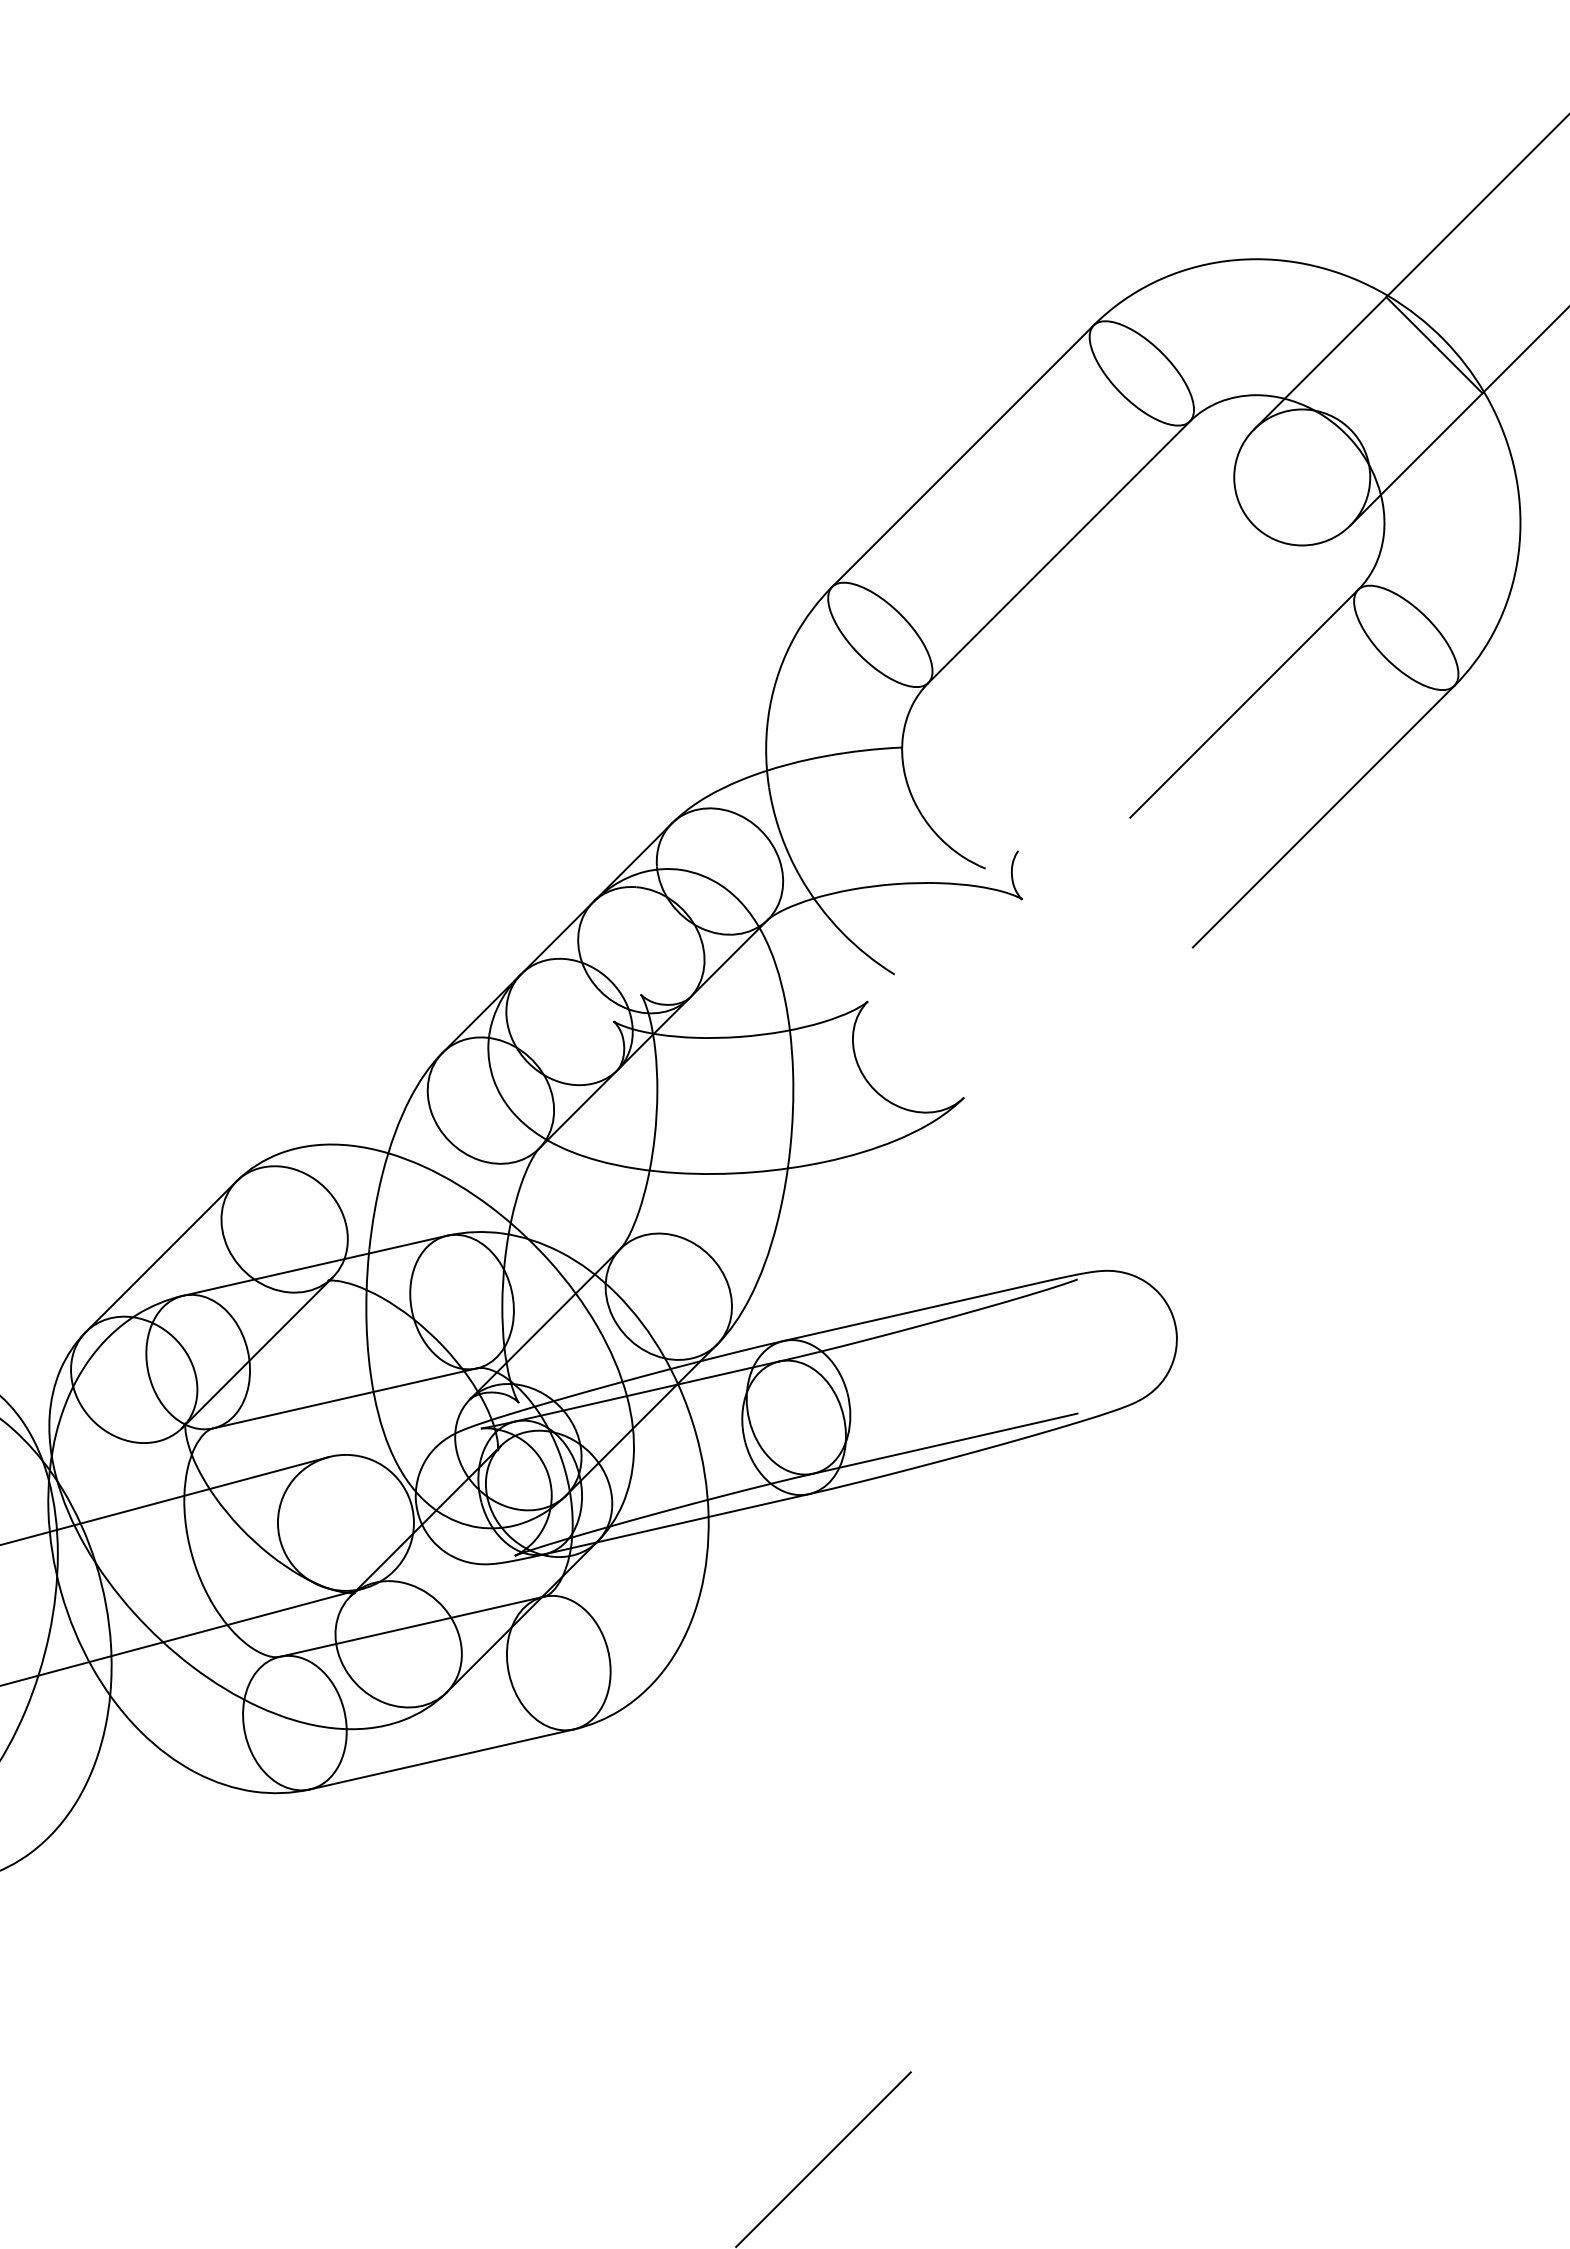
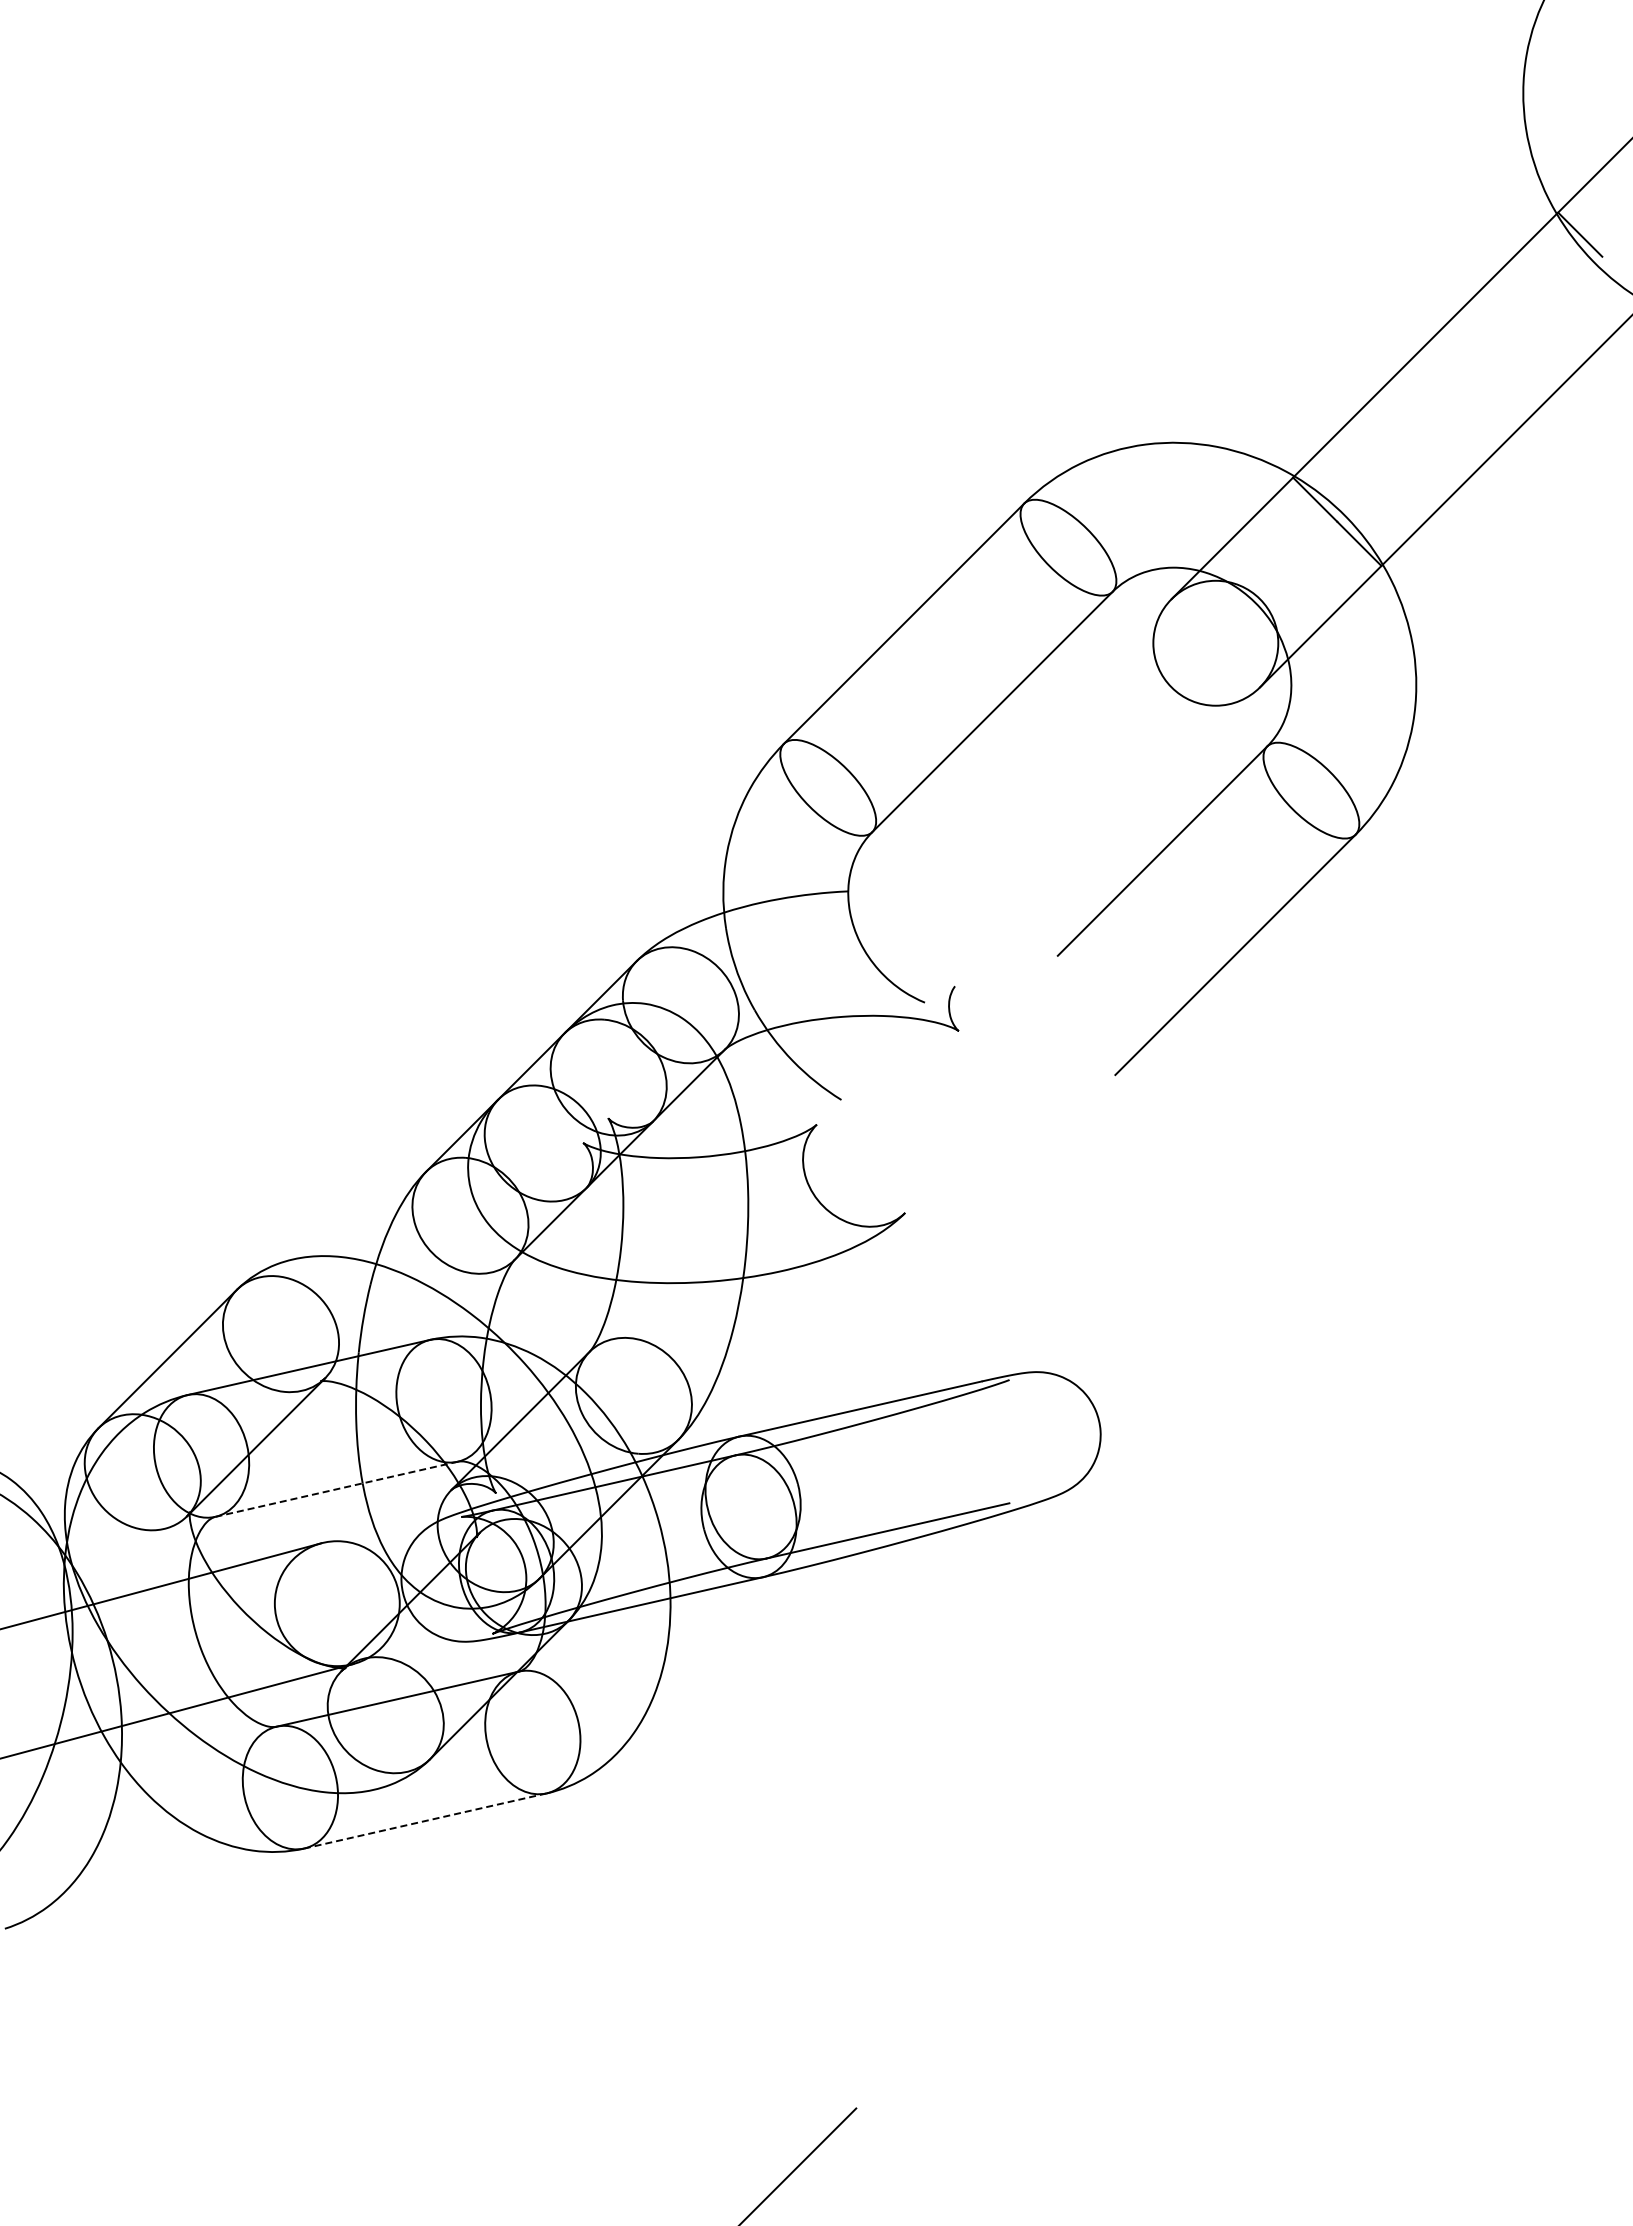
line: (346, 1398) -> (337, 1489), solid -> dashed
line: (440, 1759) -> (424, 1821), solid -> dashed

